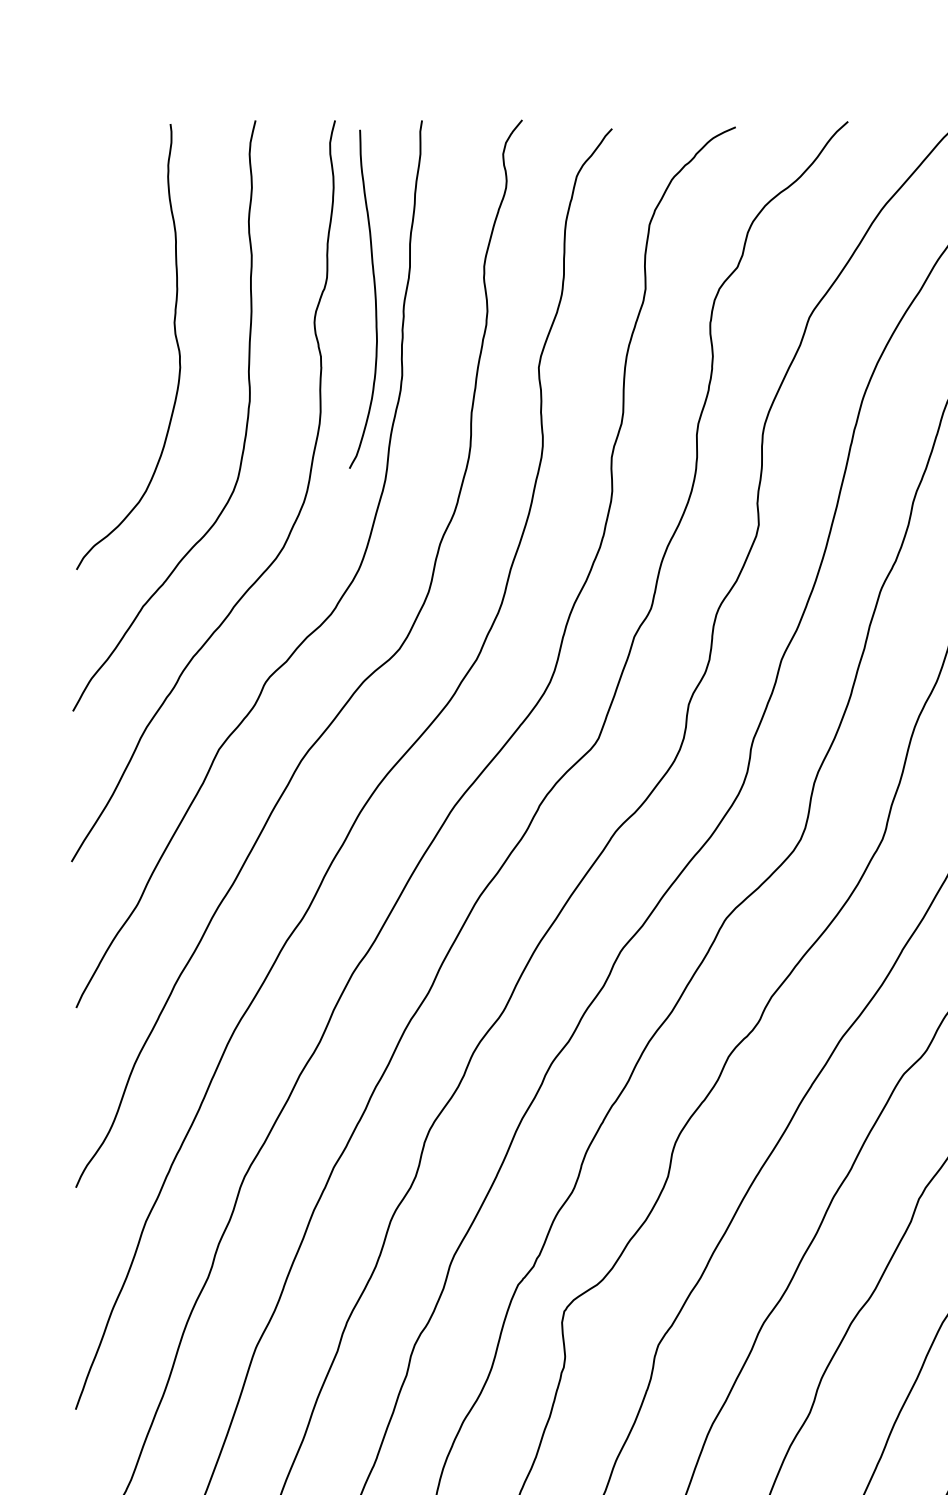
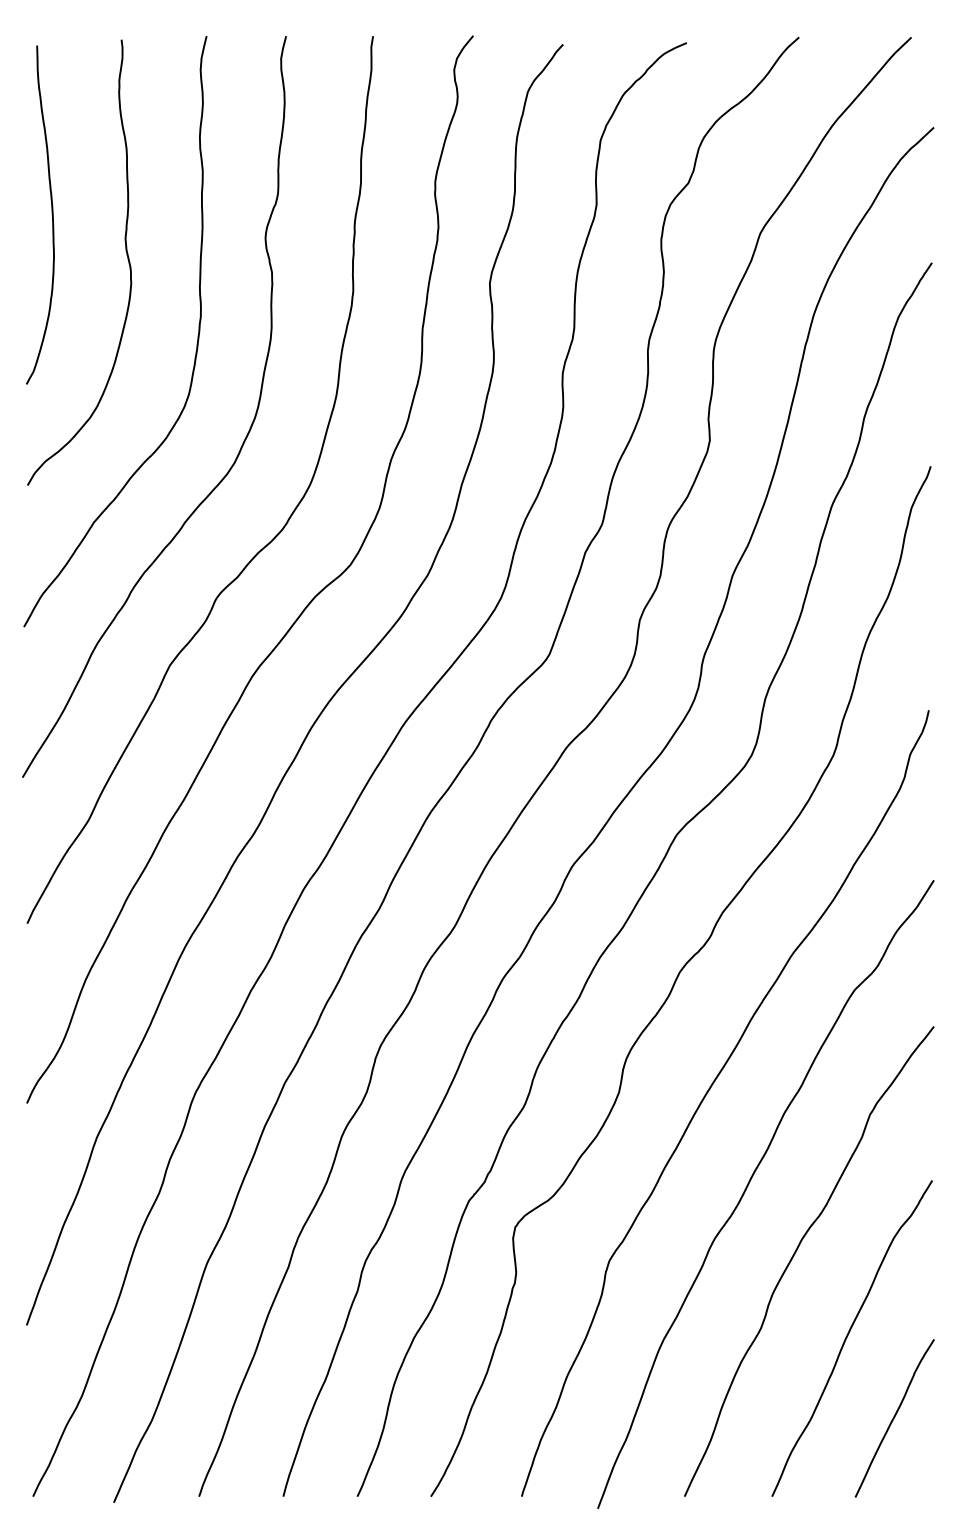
curve: (374, 298) -> (51, 214), moved

